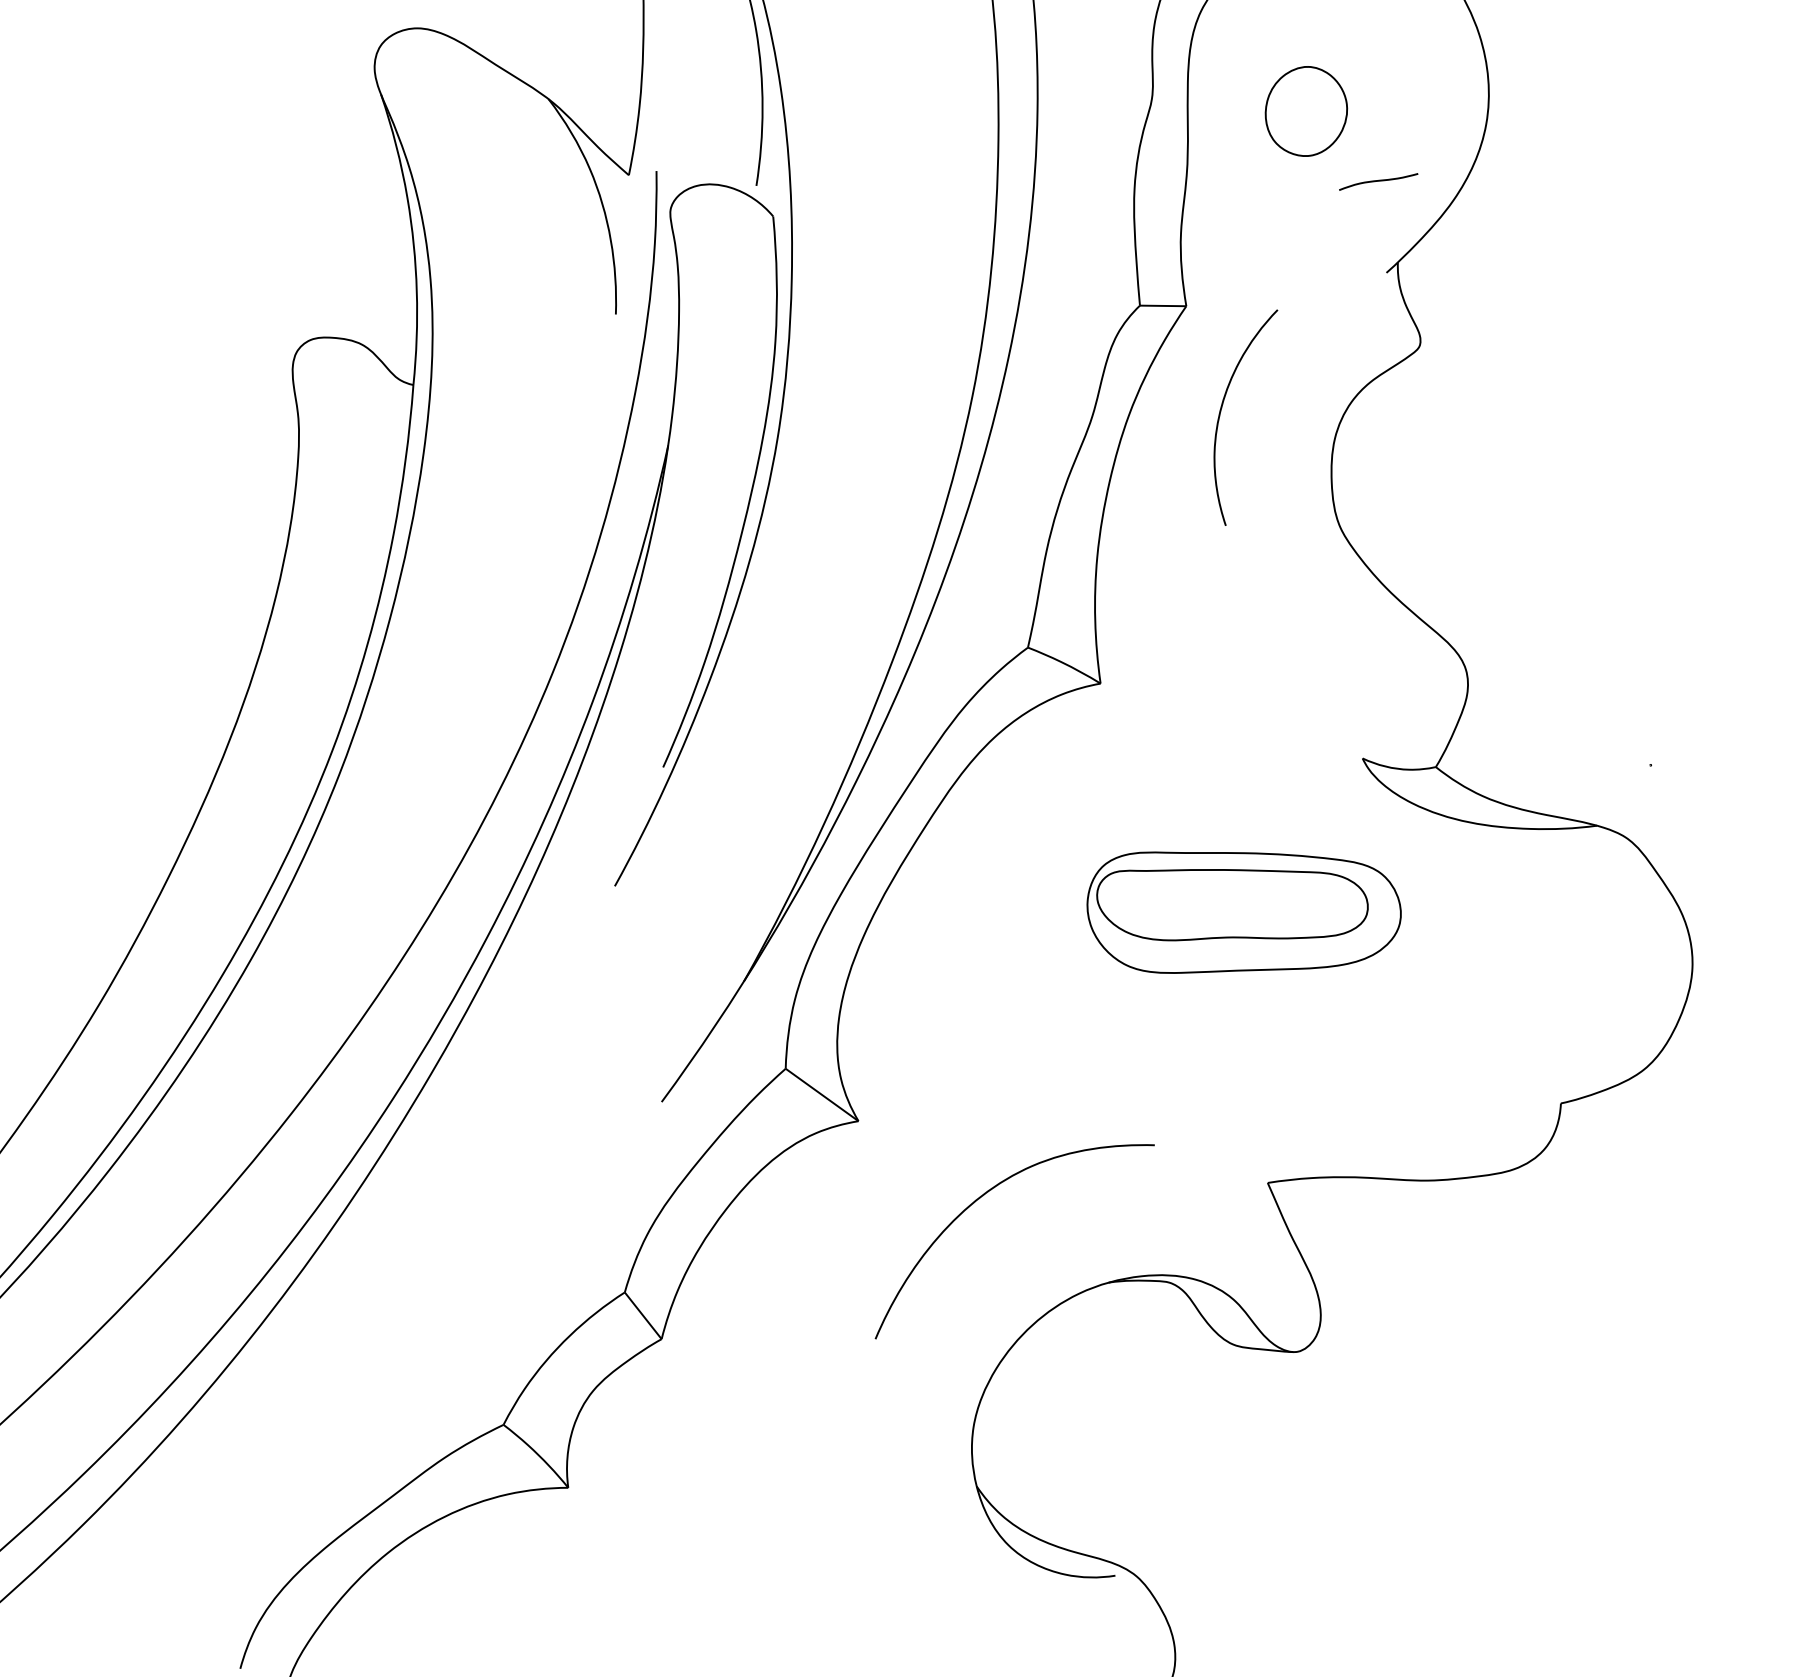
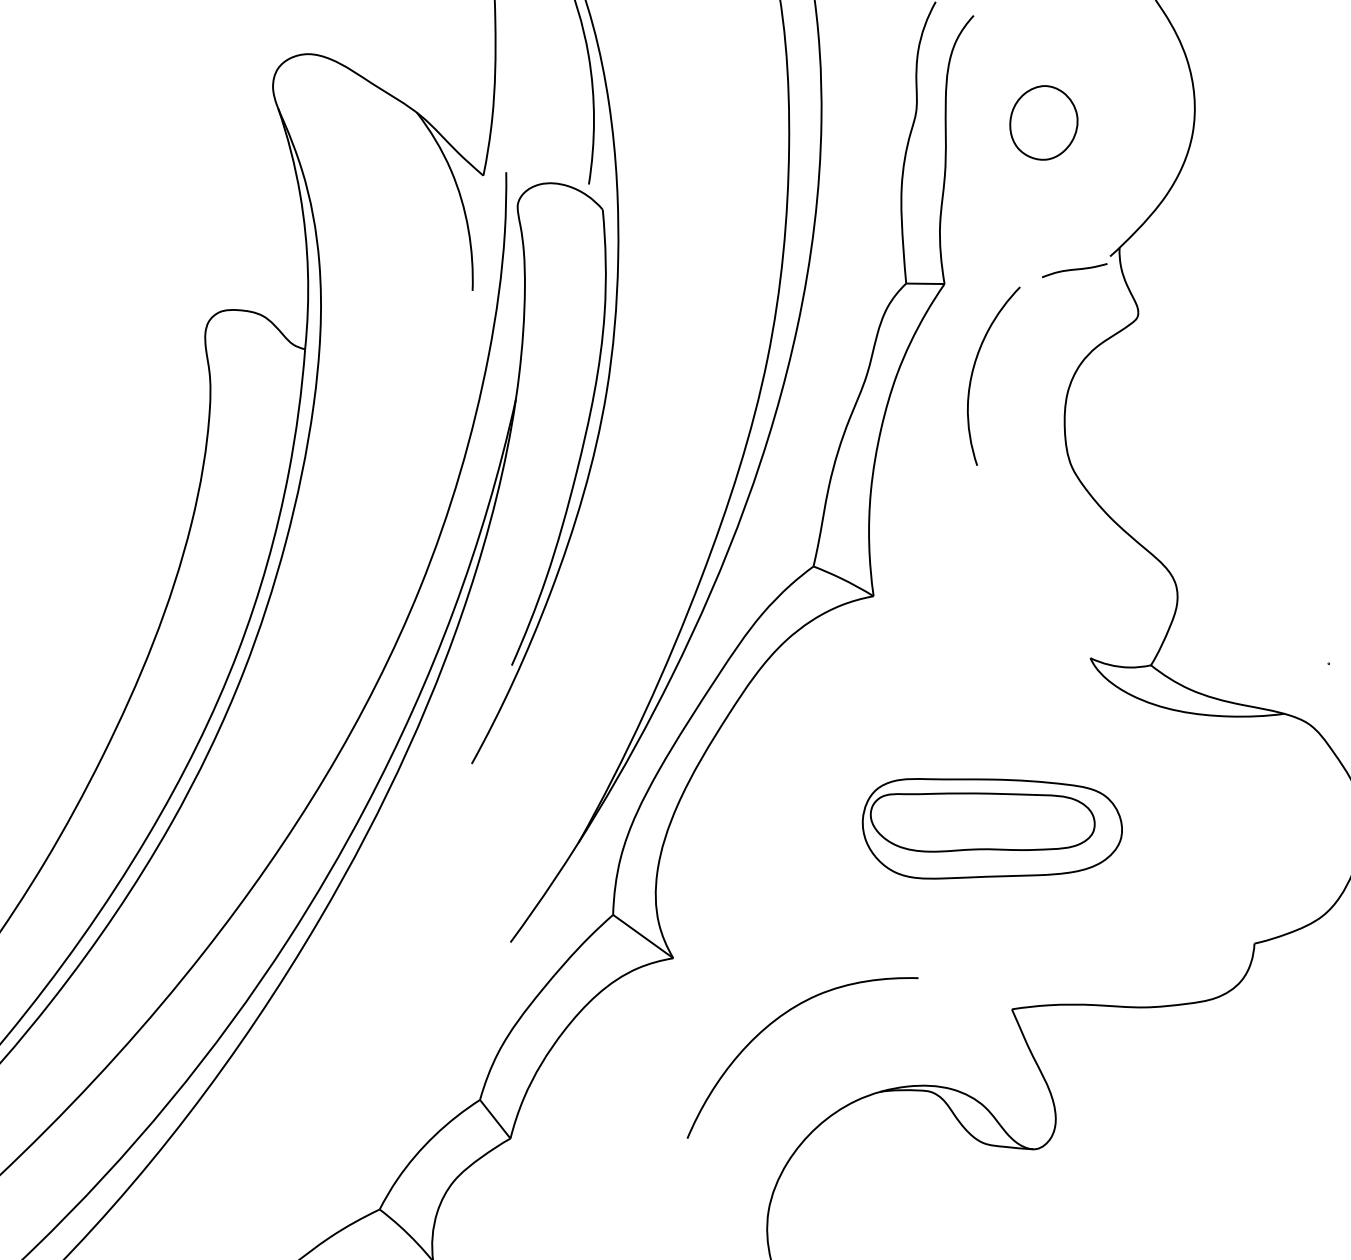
curve: (1378, 181) -> (1074, 270), moved
part: (1243, 912) -> (991, 828), moved

